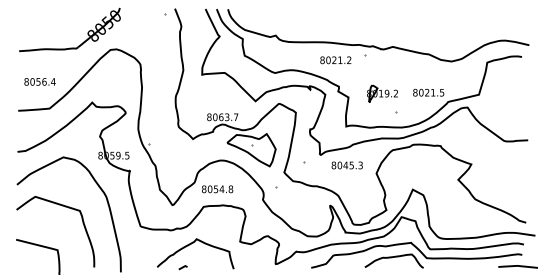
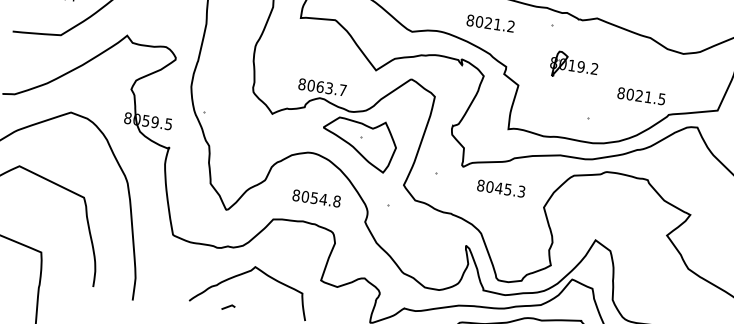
text: (335, 60) -> (490, 23), moved
part: (382, 93) -> (574, 65), moved
text: (217, 189) -> (316, 198), moved

